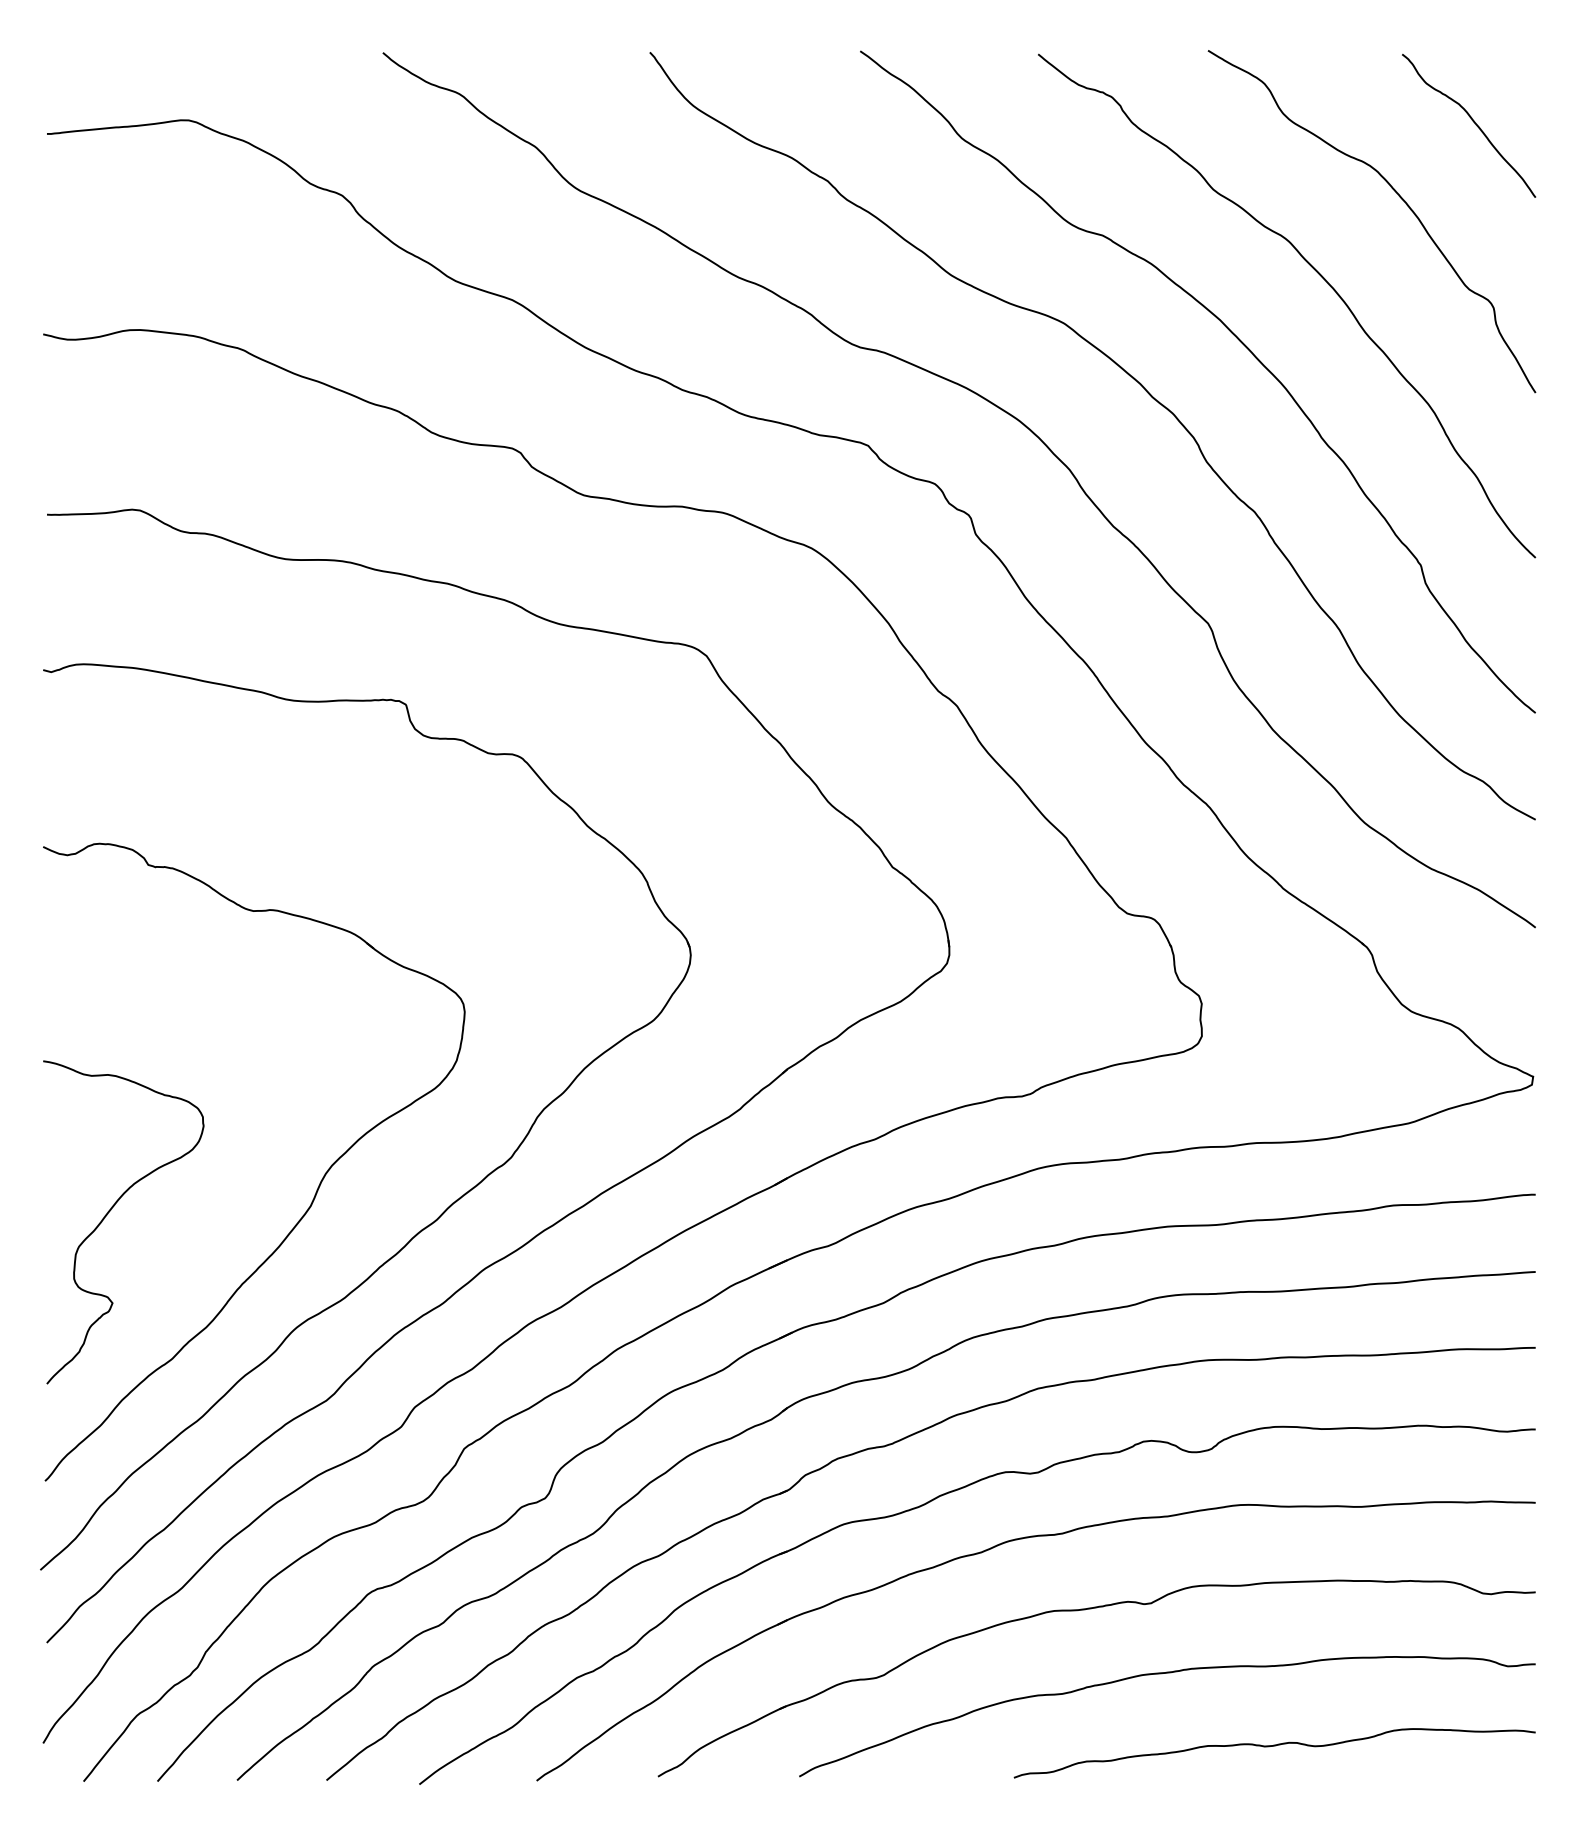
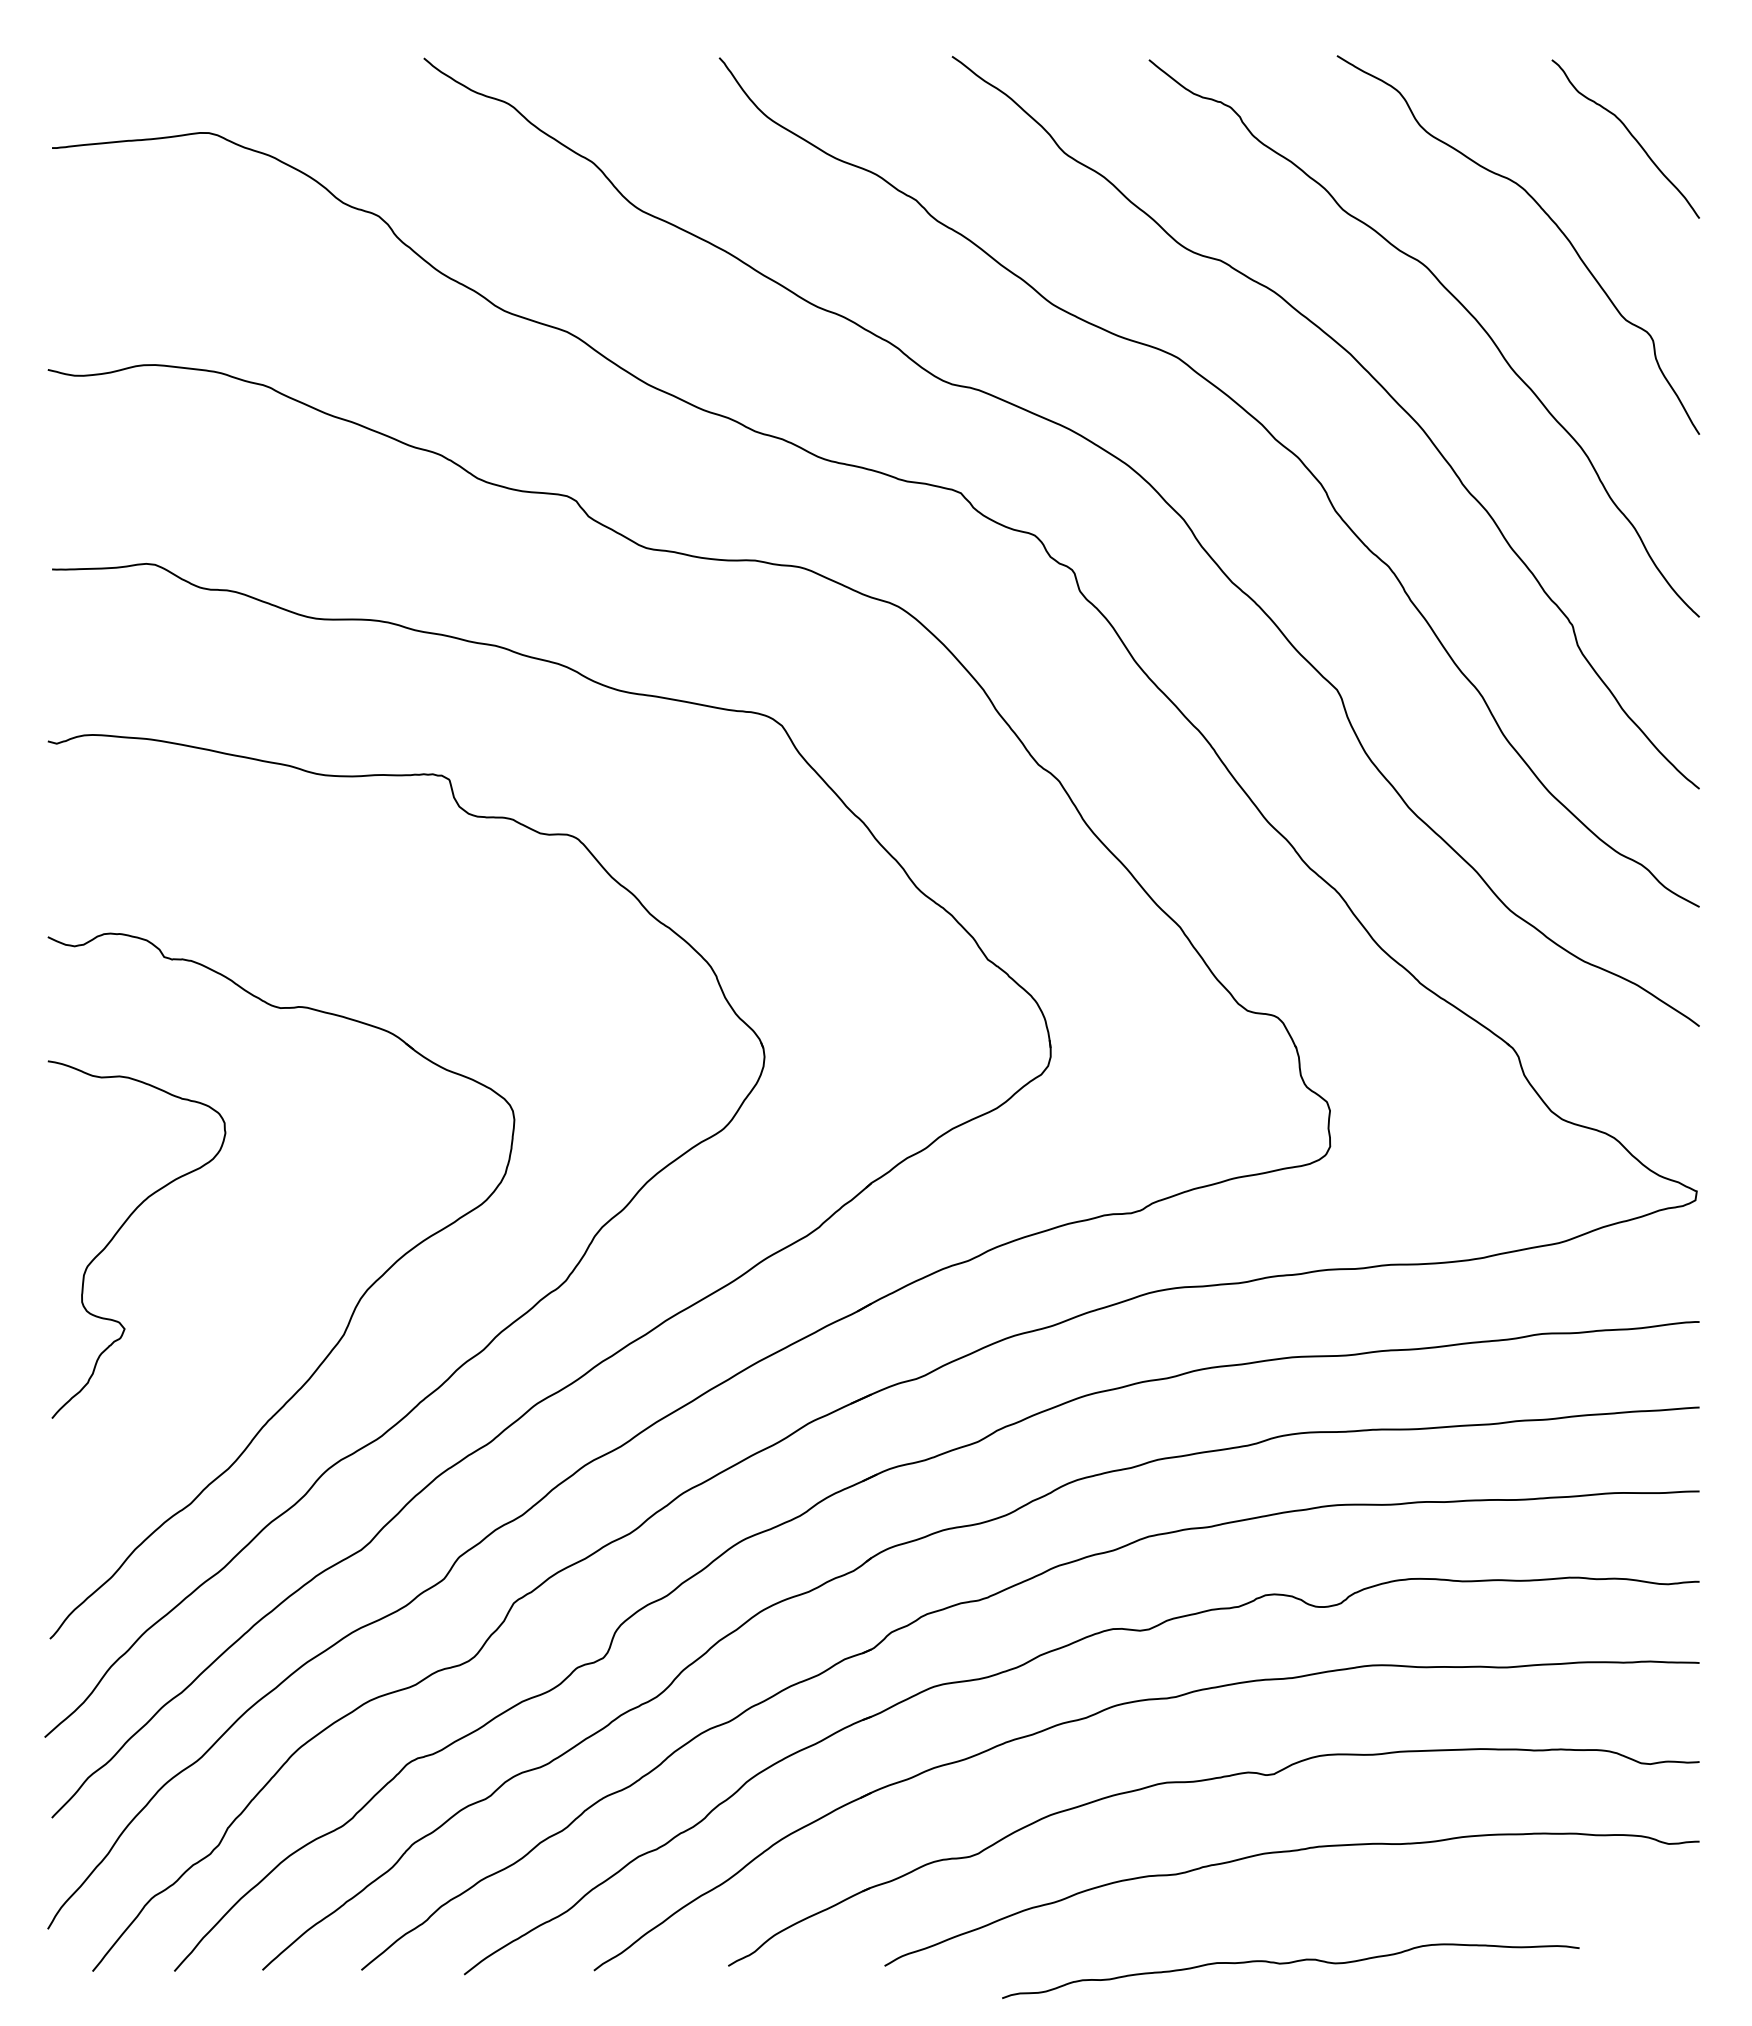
curve: (110, 1211) -> (122, 1227), moved
curve: (1274, 1746) -> (1290, 1963), moved

